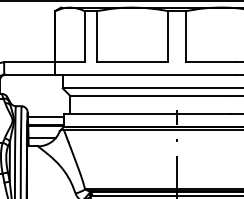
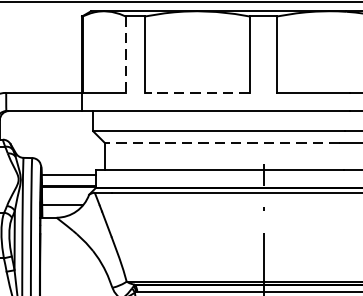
line: (84, 36) -> (125, 54), solid -> dashed
line: (132, 62) -> (197, 92), solid -> dashed
line: (149, 96) -> (222, 143), solid -> dashed

